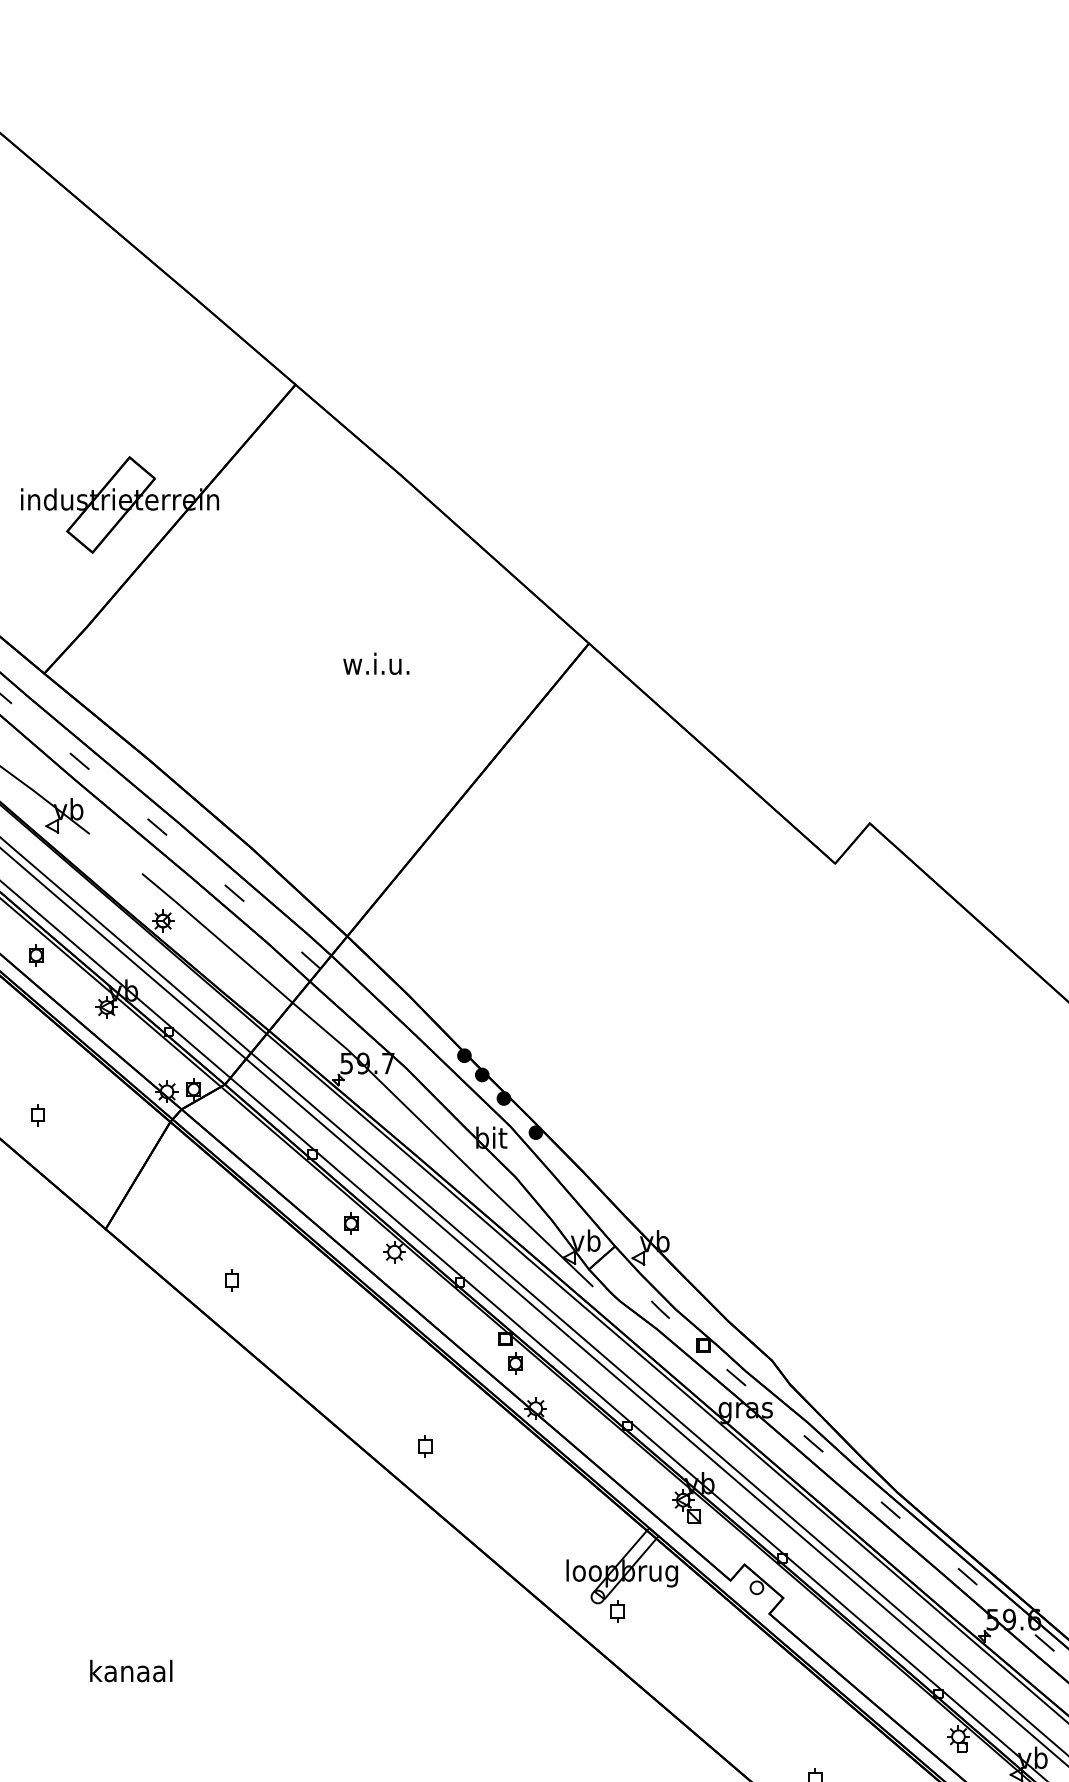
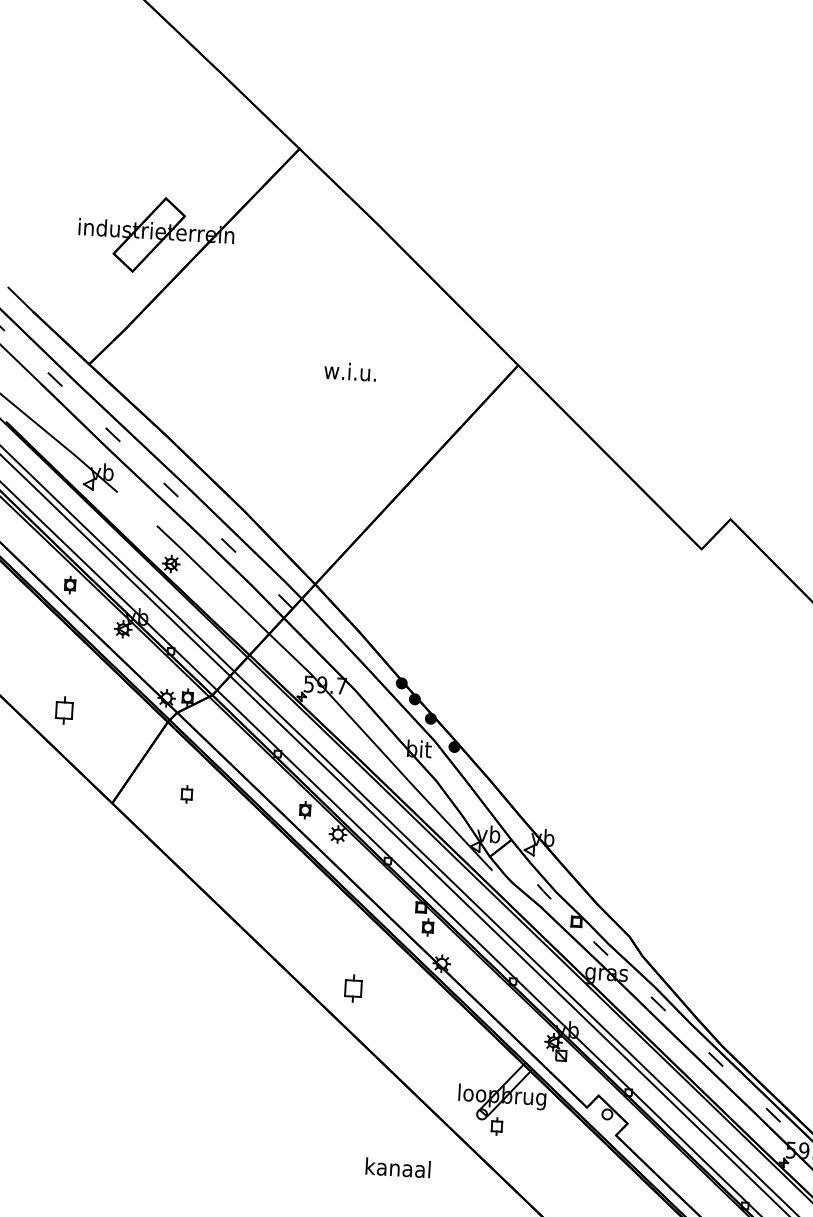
part: (37, 1115) -> (63, 711), size x1.6
part: (231, 1280) -> (186, 794), moved
part: (425, 1446) -> (353, 988), size x1.6
text: (131, 1670) -> (398, 1167), moved

